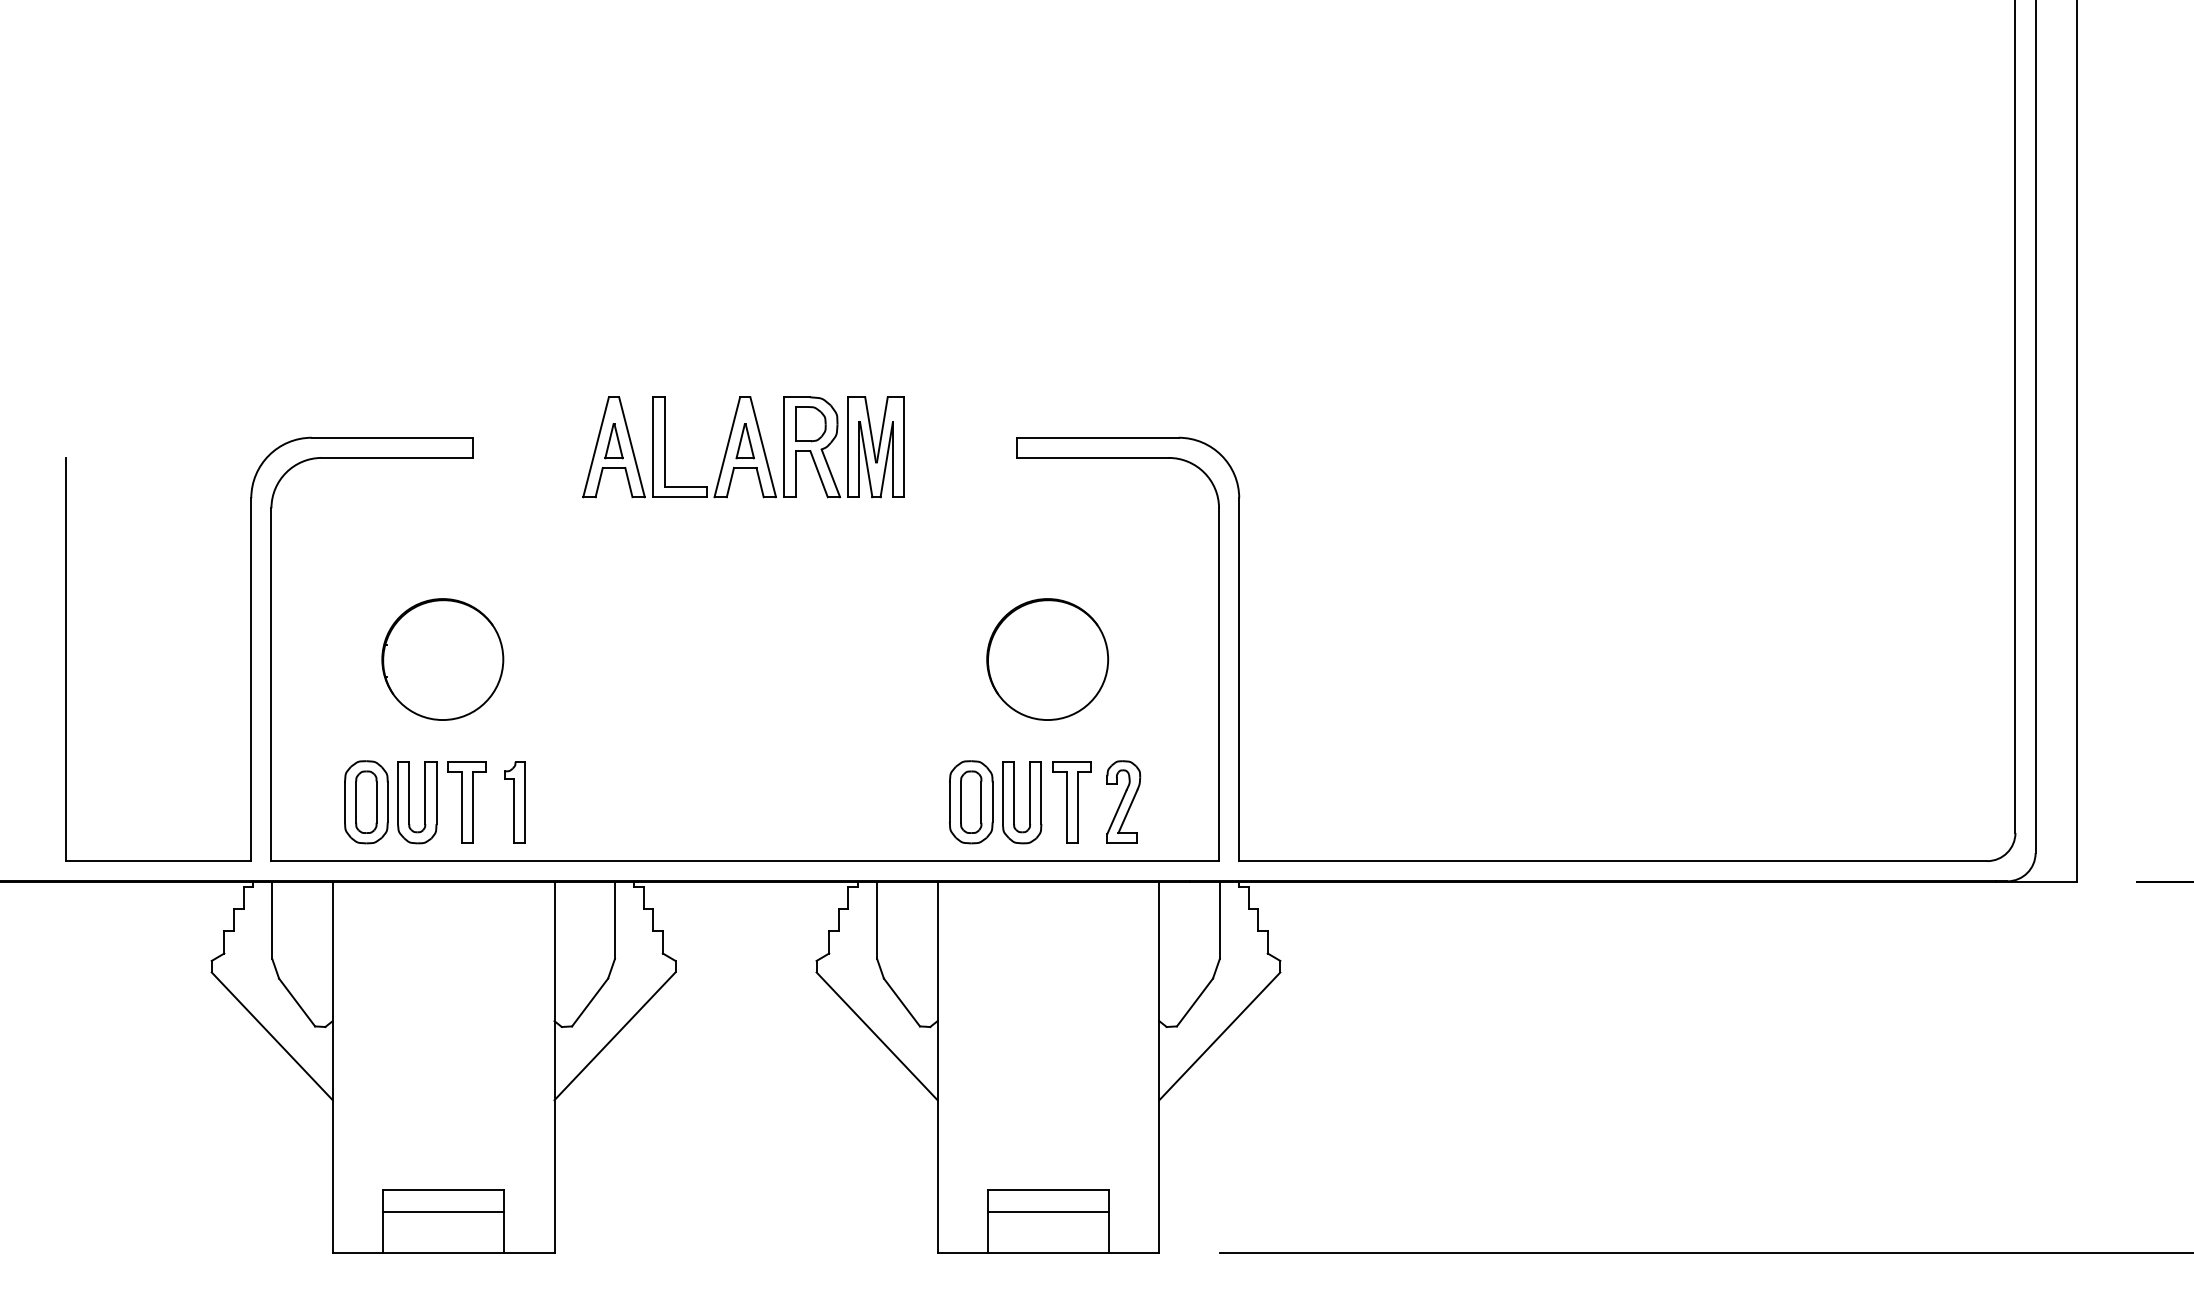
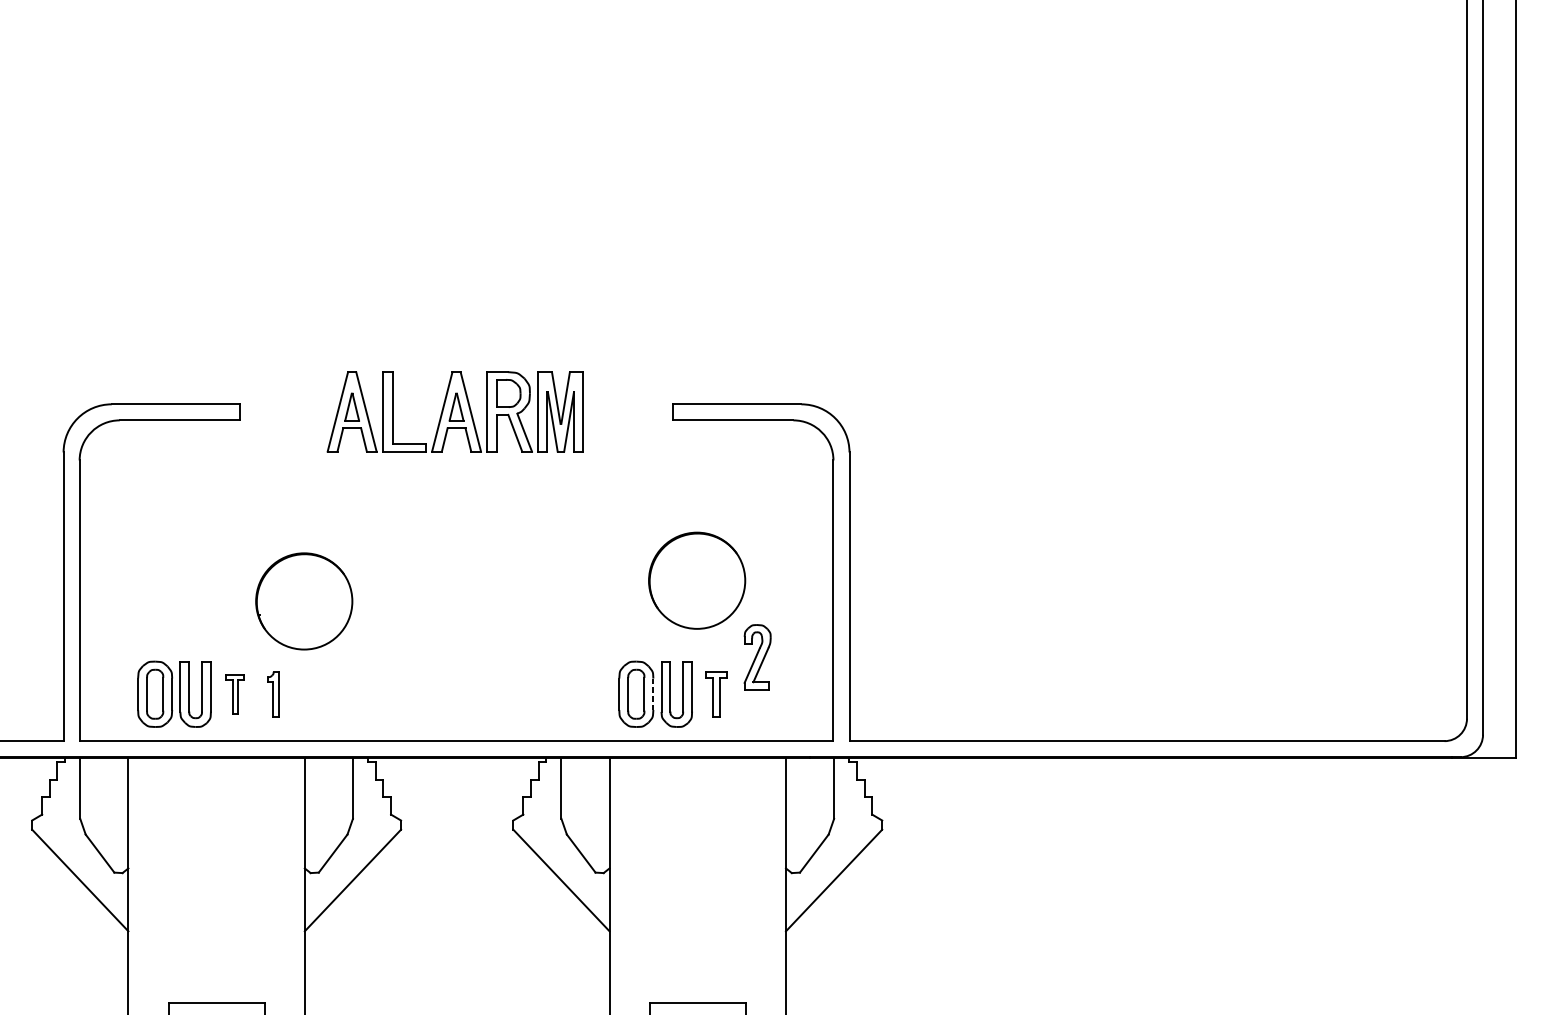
part: (442, 659) -> (304, 601), moved
part: (1123, 801) -> (757, 657), moved
part: (466, 802) -> (234, 694), size x0.6
part: (514, 802) -> (272, 694), size x0.7
line: (992, 802) -> (653, 694), solid -> dashed
part: (1071, 802) -> (716, 694), size x0.7

